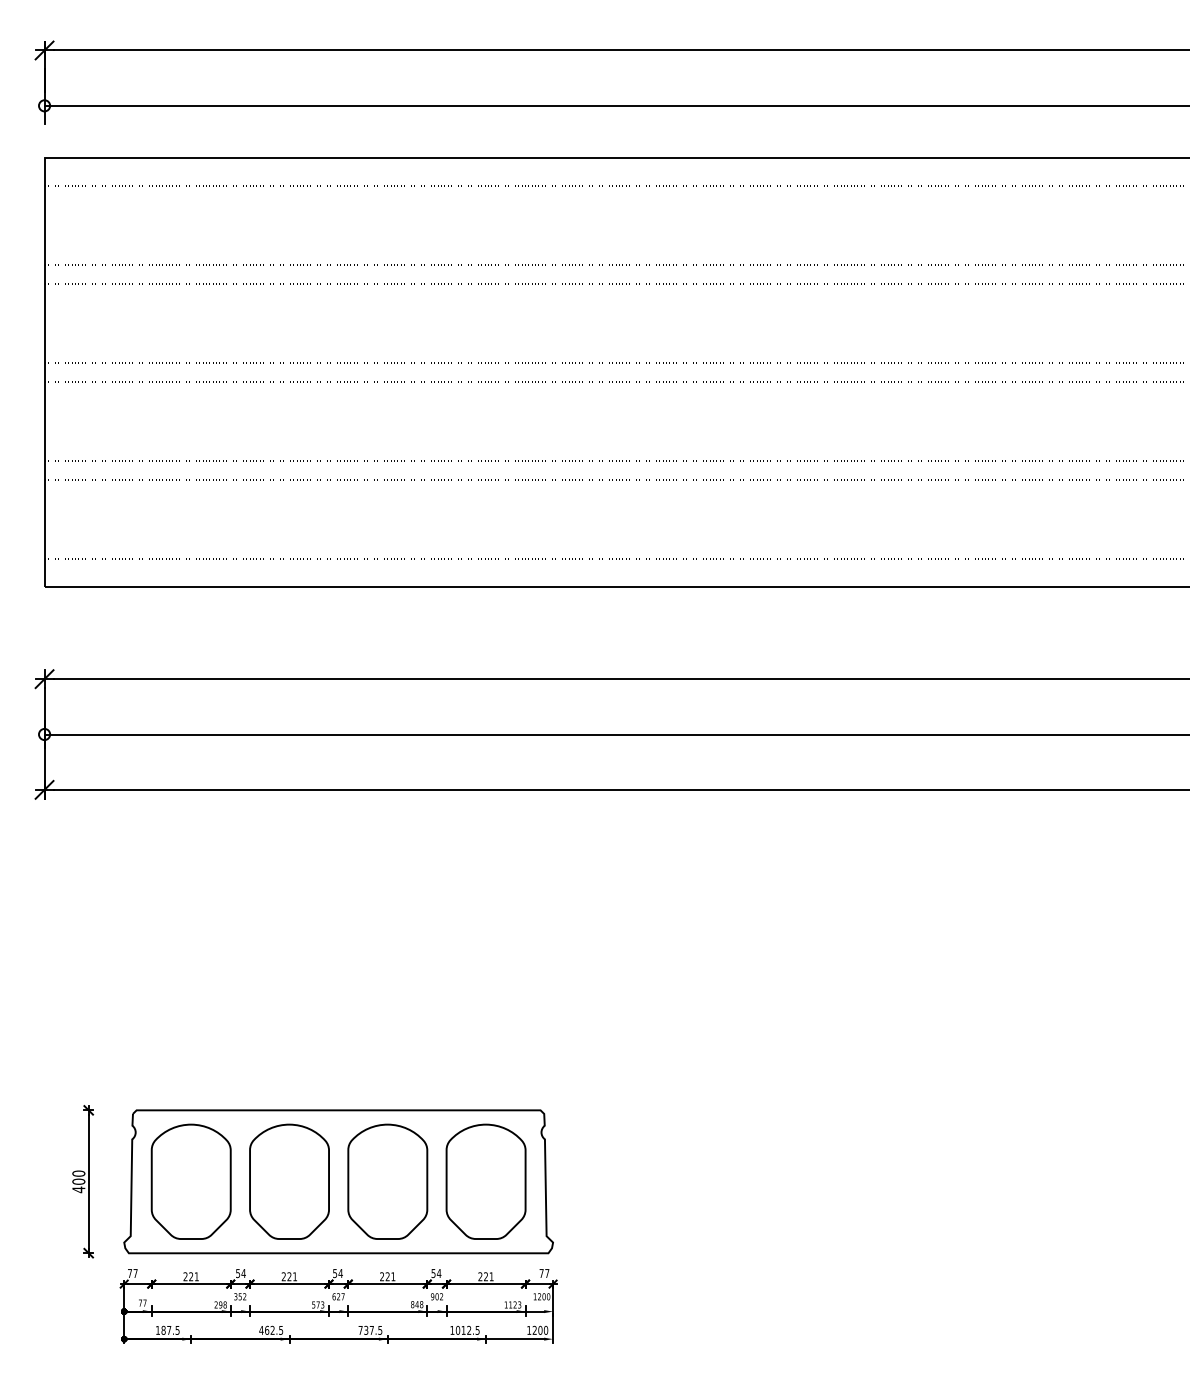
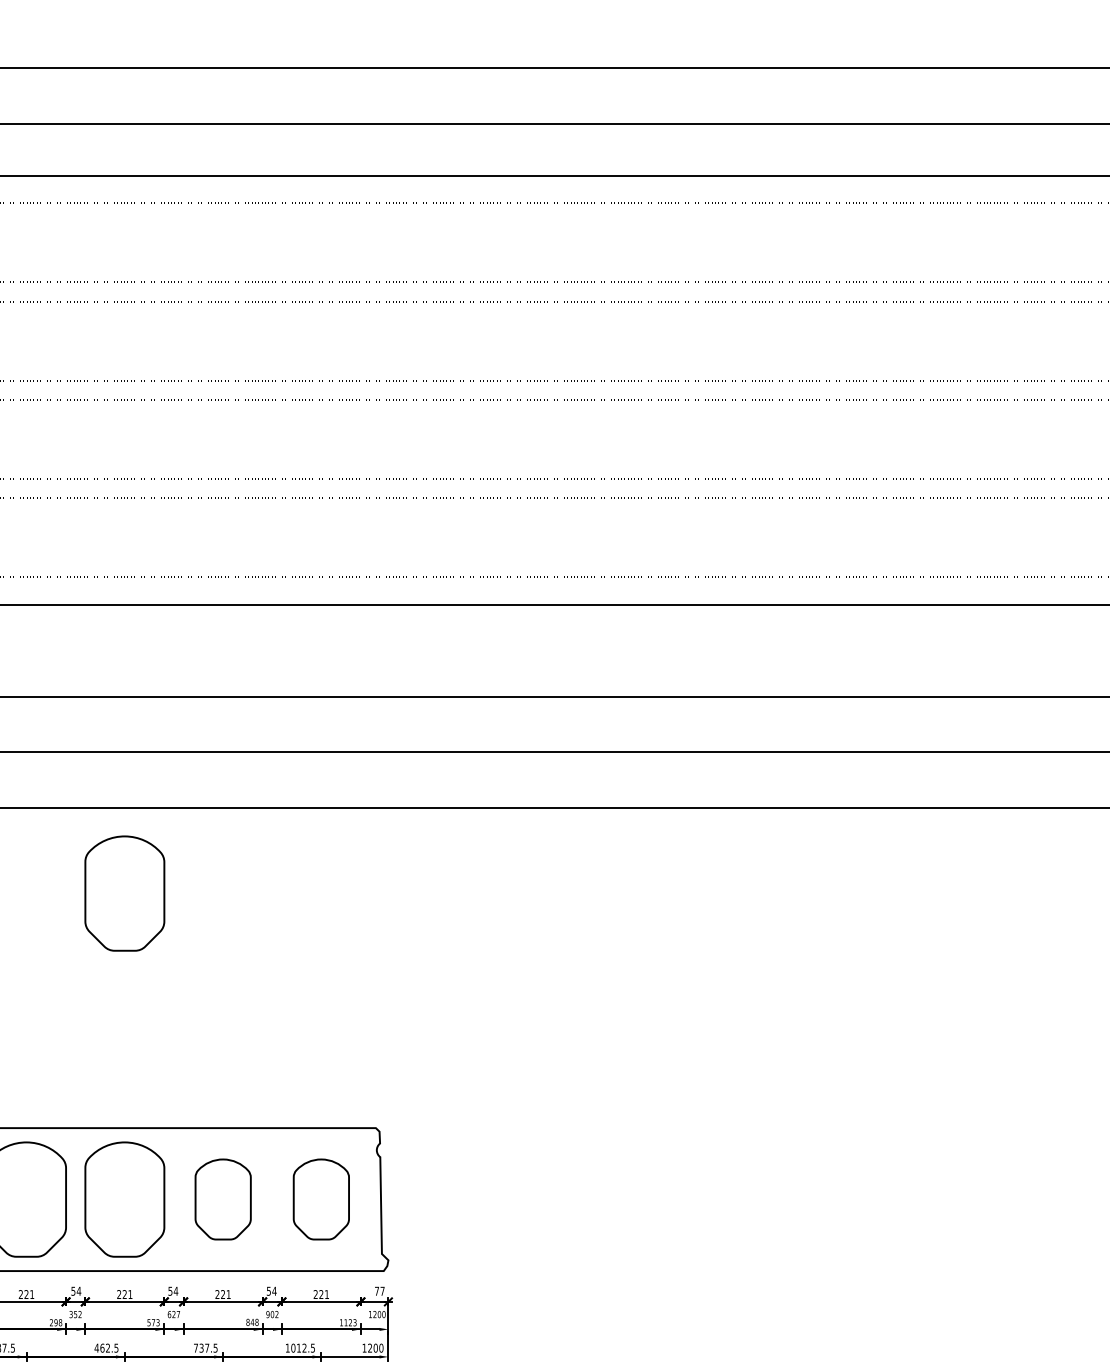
part: (289, 875) -> (124, 893), added
part: (387, 1181) -> (222, 1199), size x0.7
part: (485, 1181) -> (320, 1199), size x0.7

